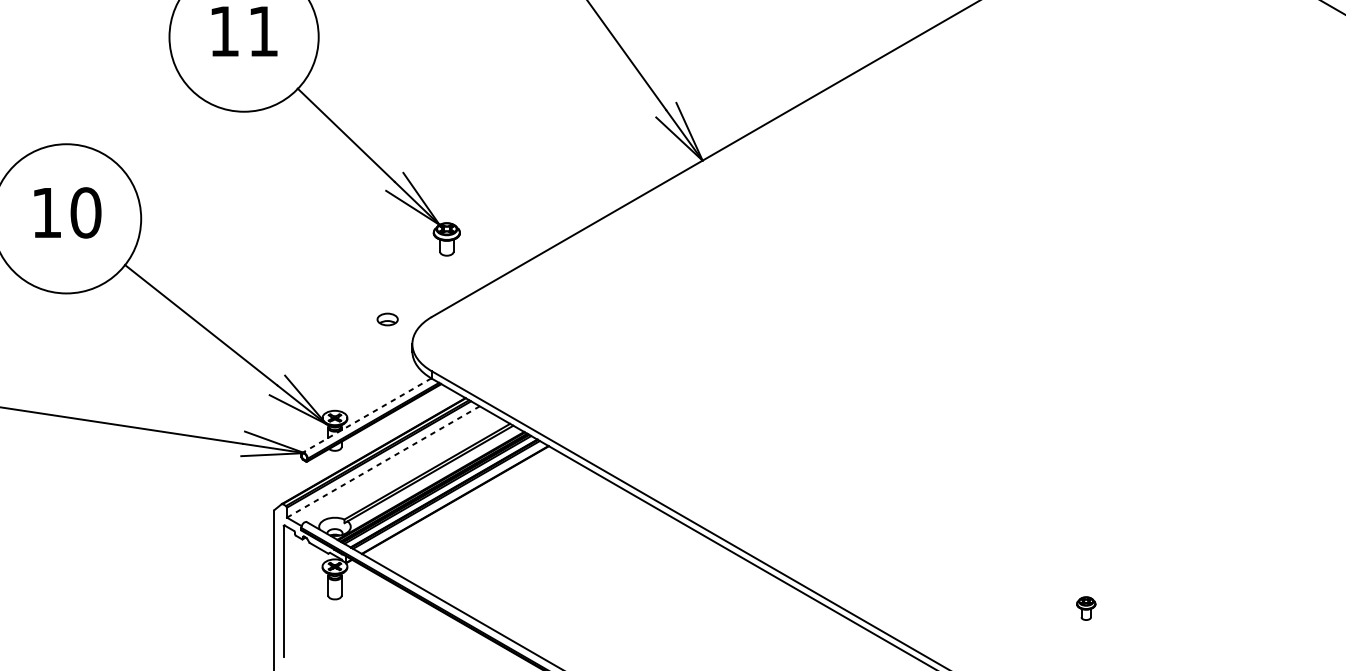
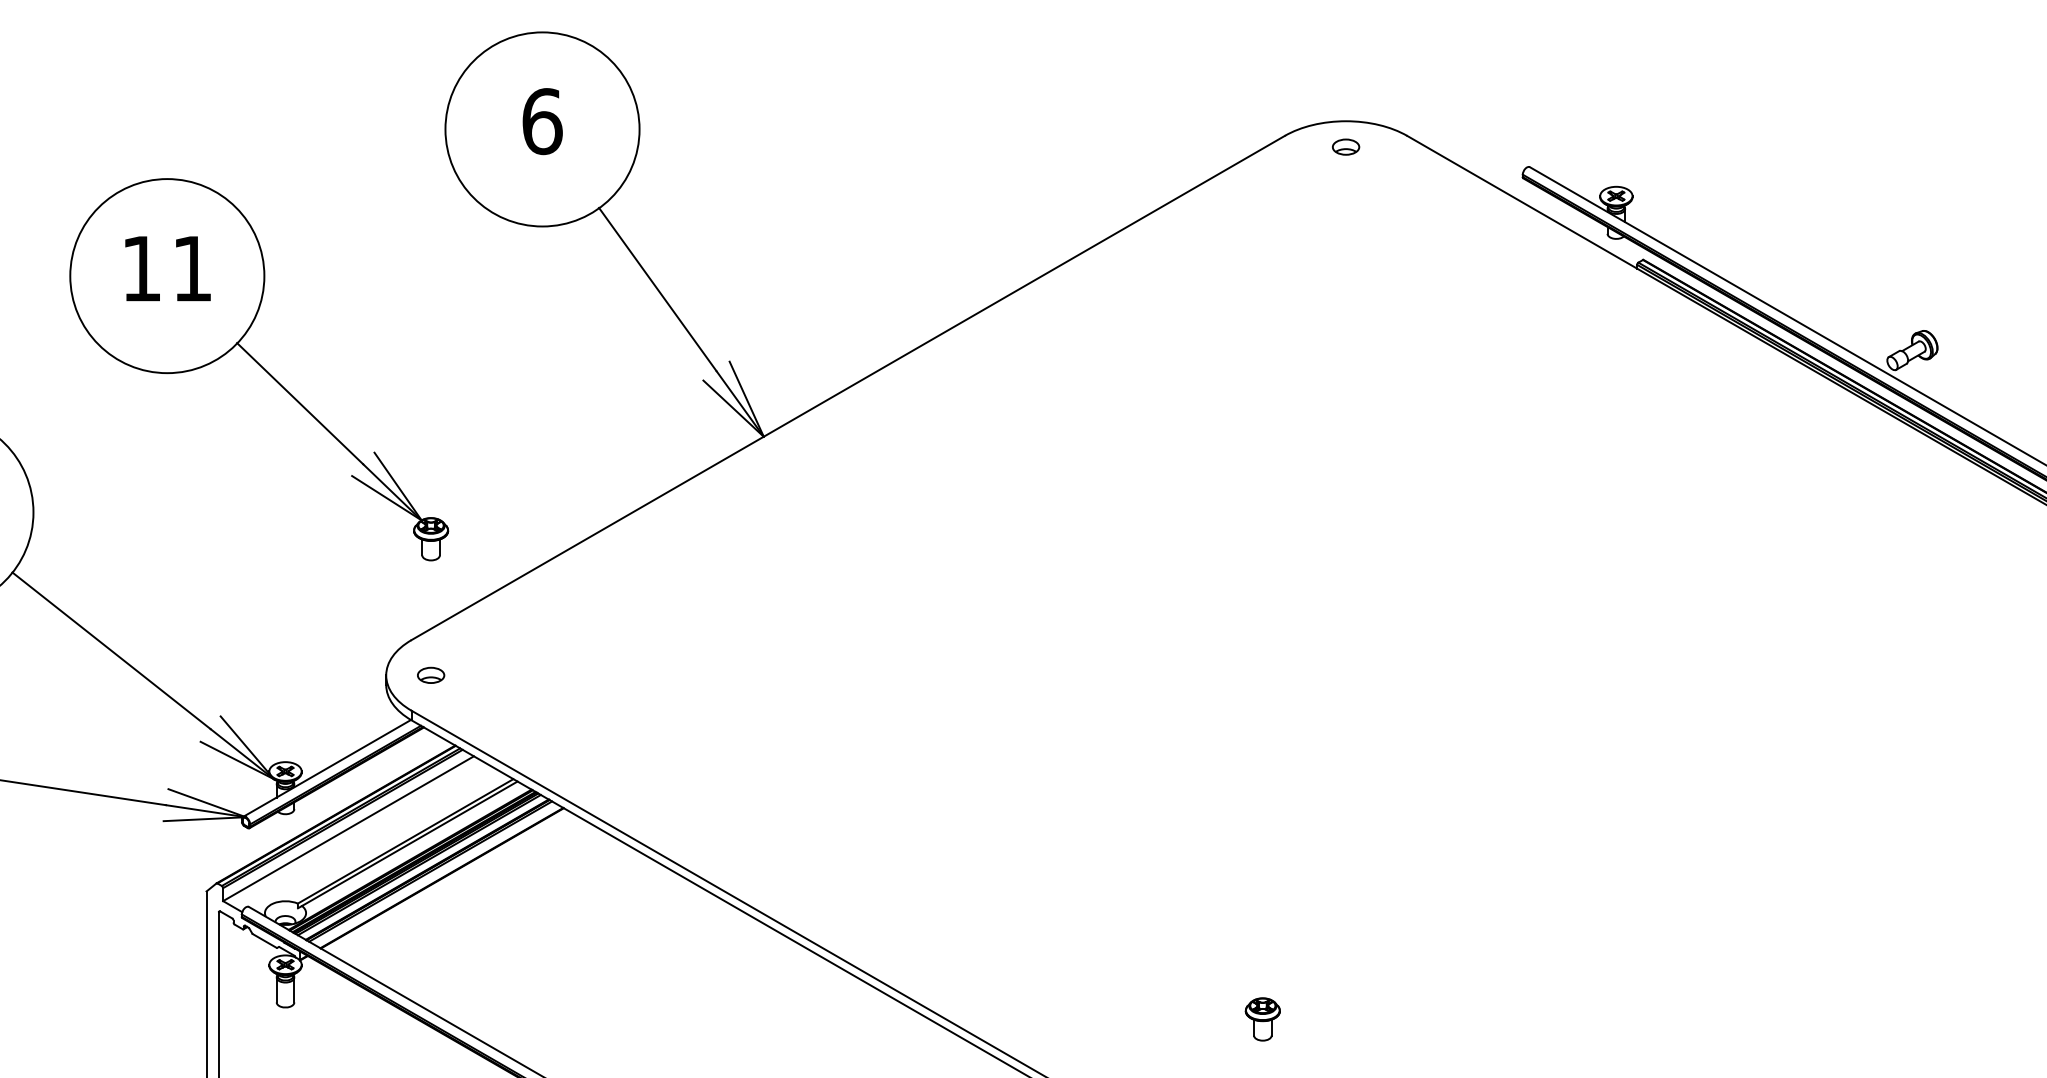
part: (387, 318) -> (431, 674), moved
line: (367, 415) -> (327, 768), dashed -> solid
line: (383, 461) -> (348, 828), dashed -> solid
part: (1086, 608) -> (1262, 1019), size x1.43

